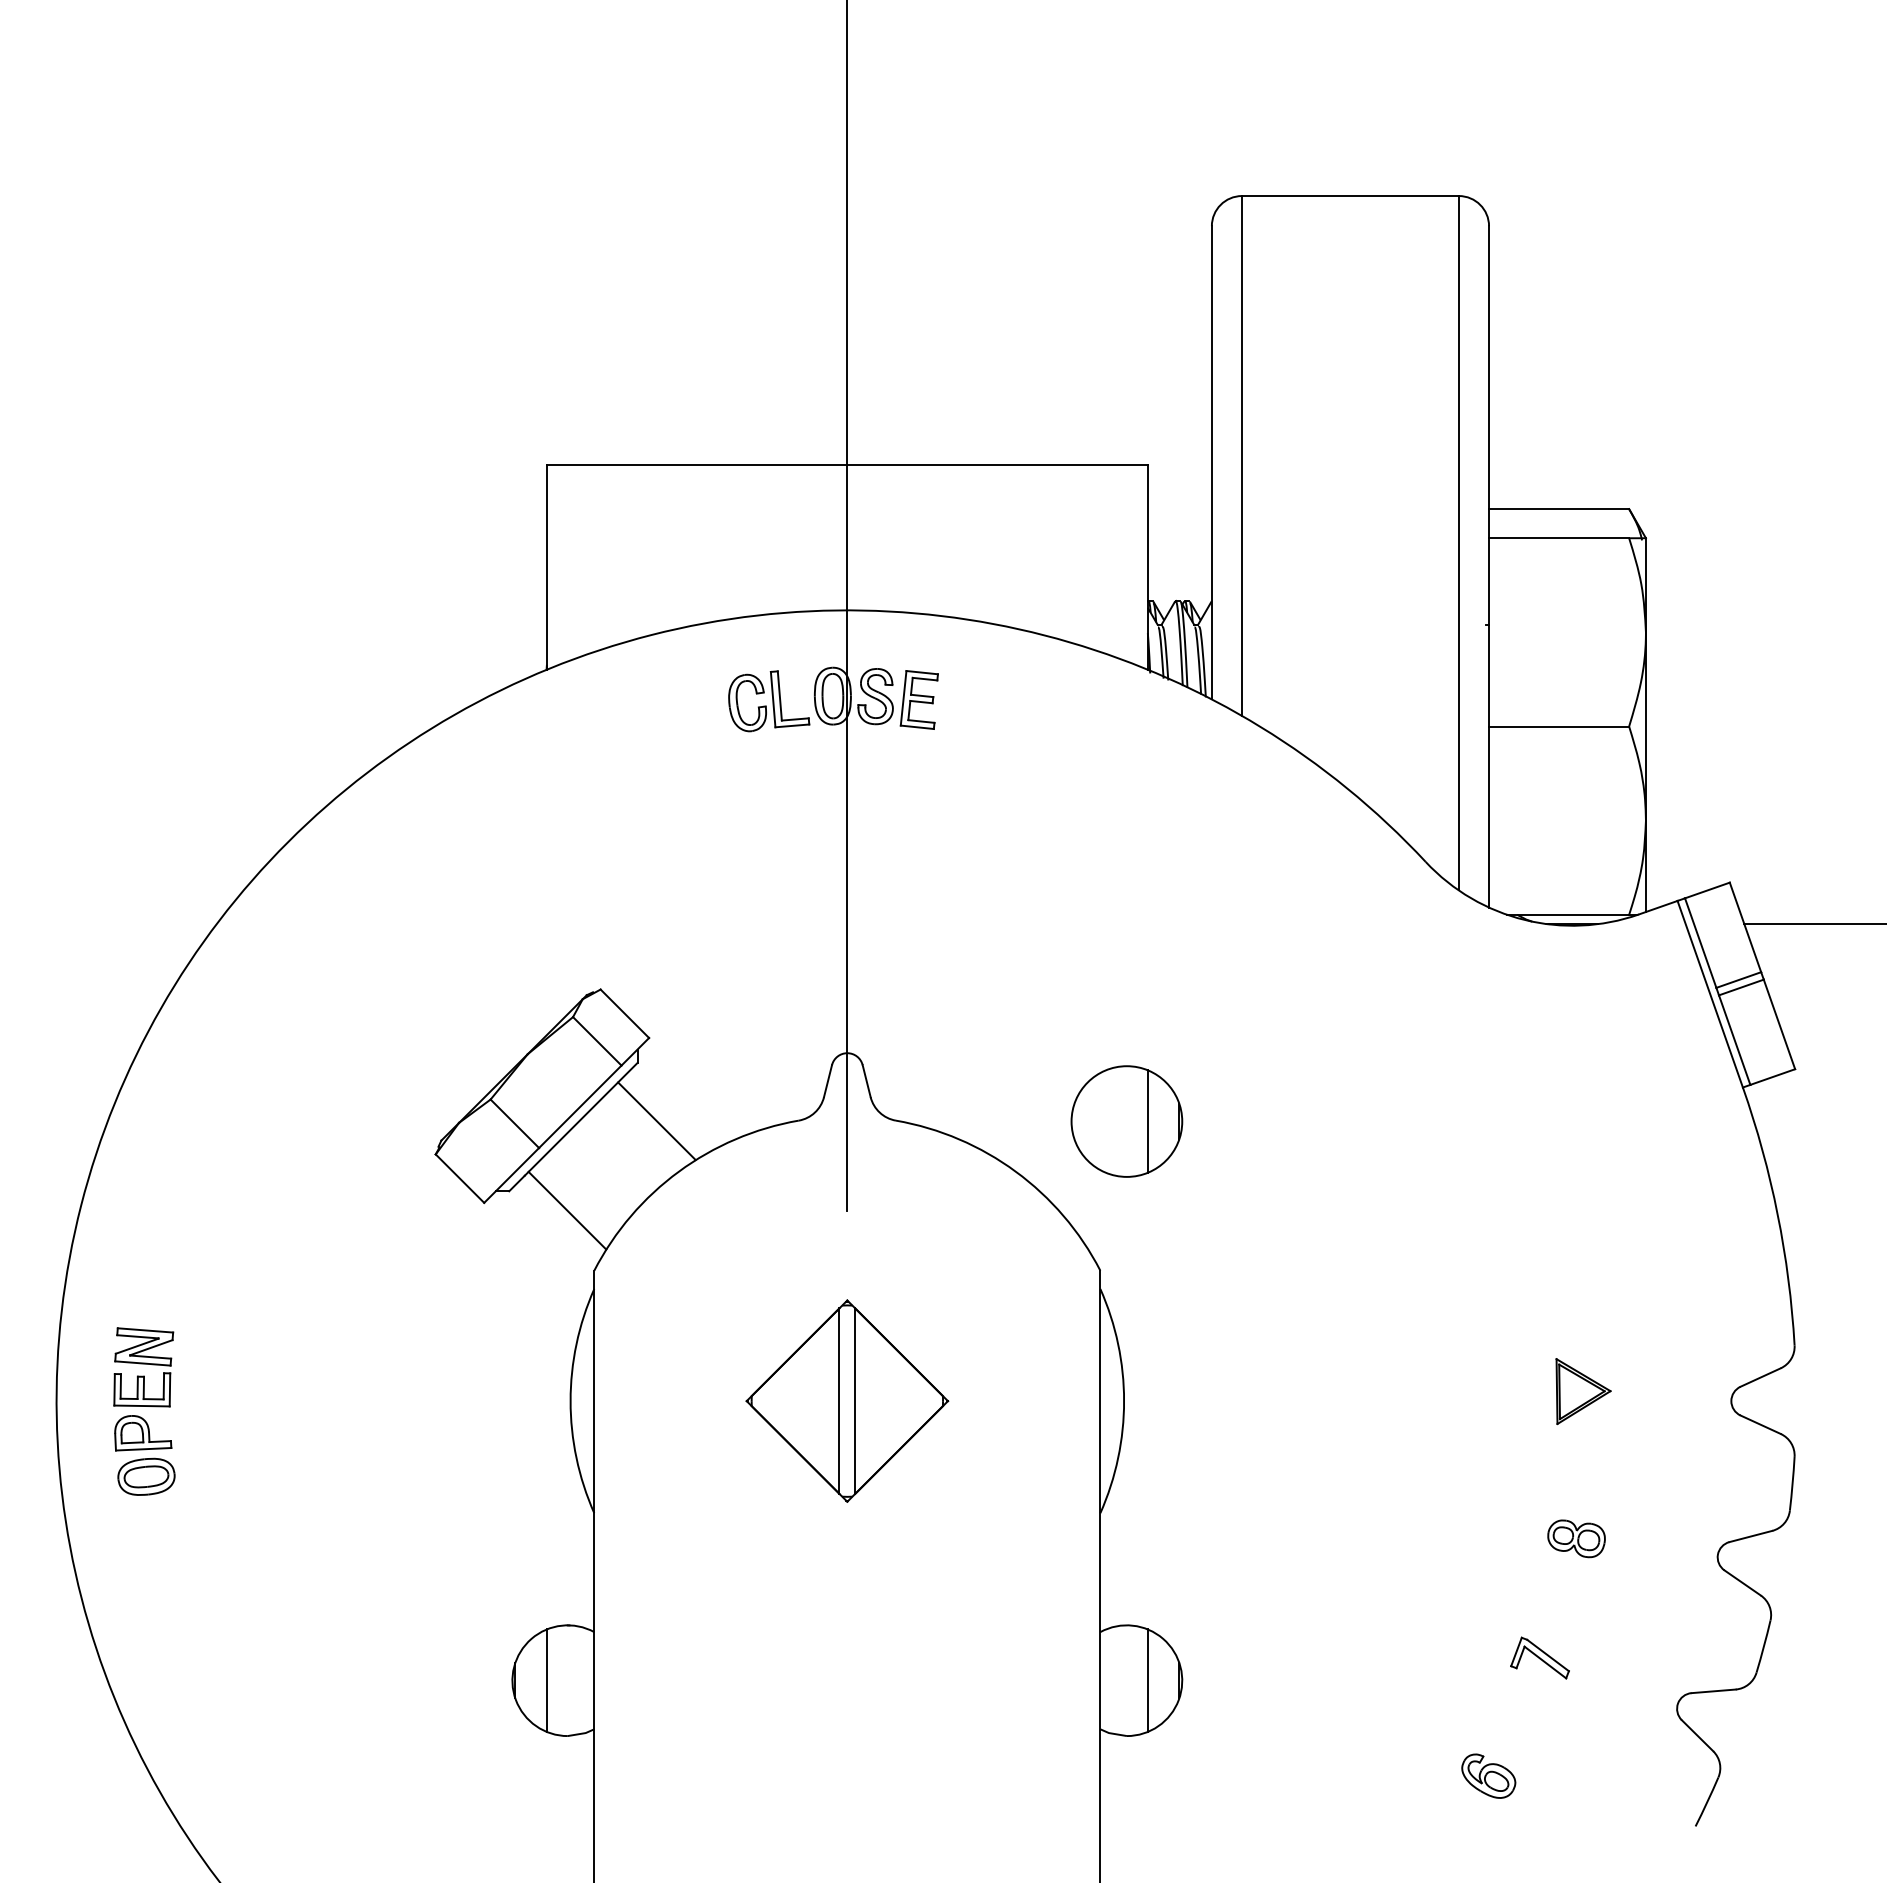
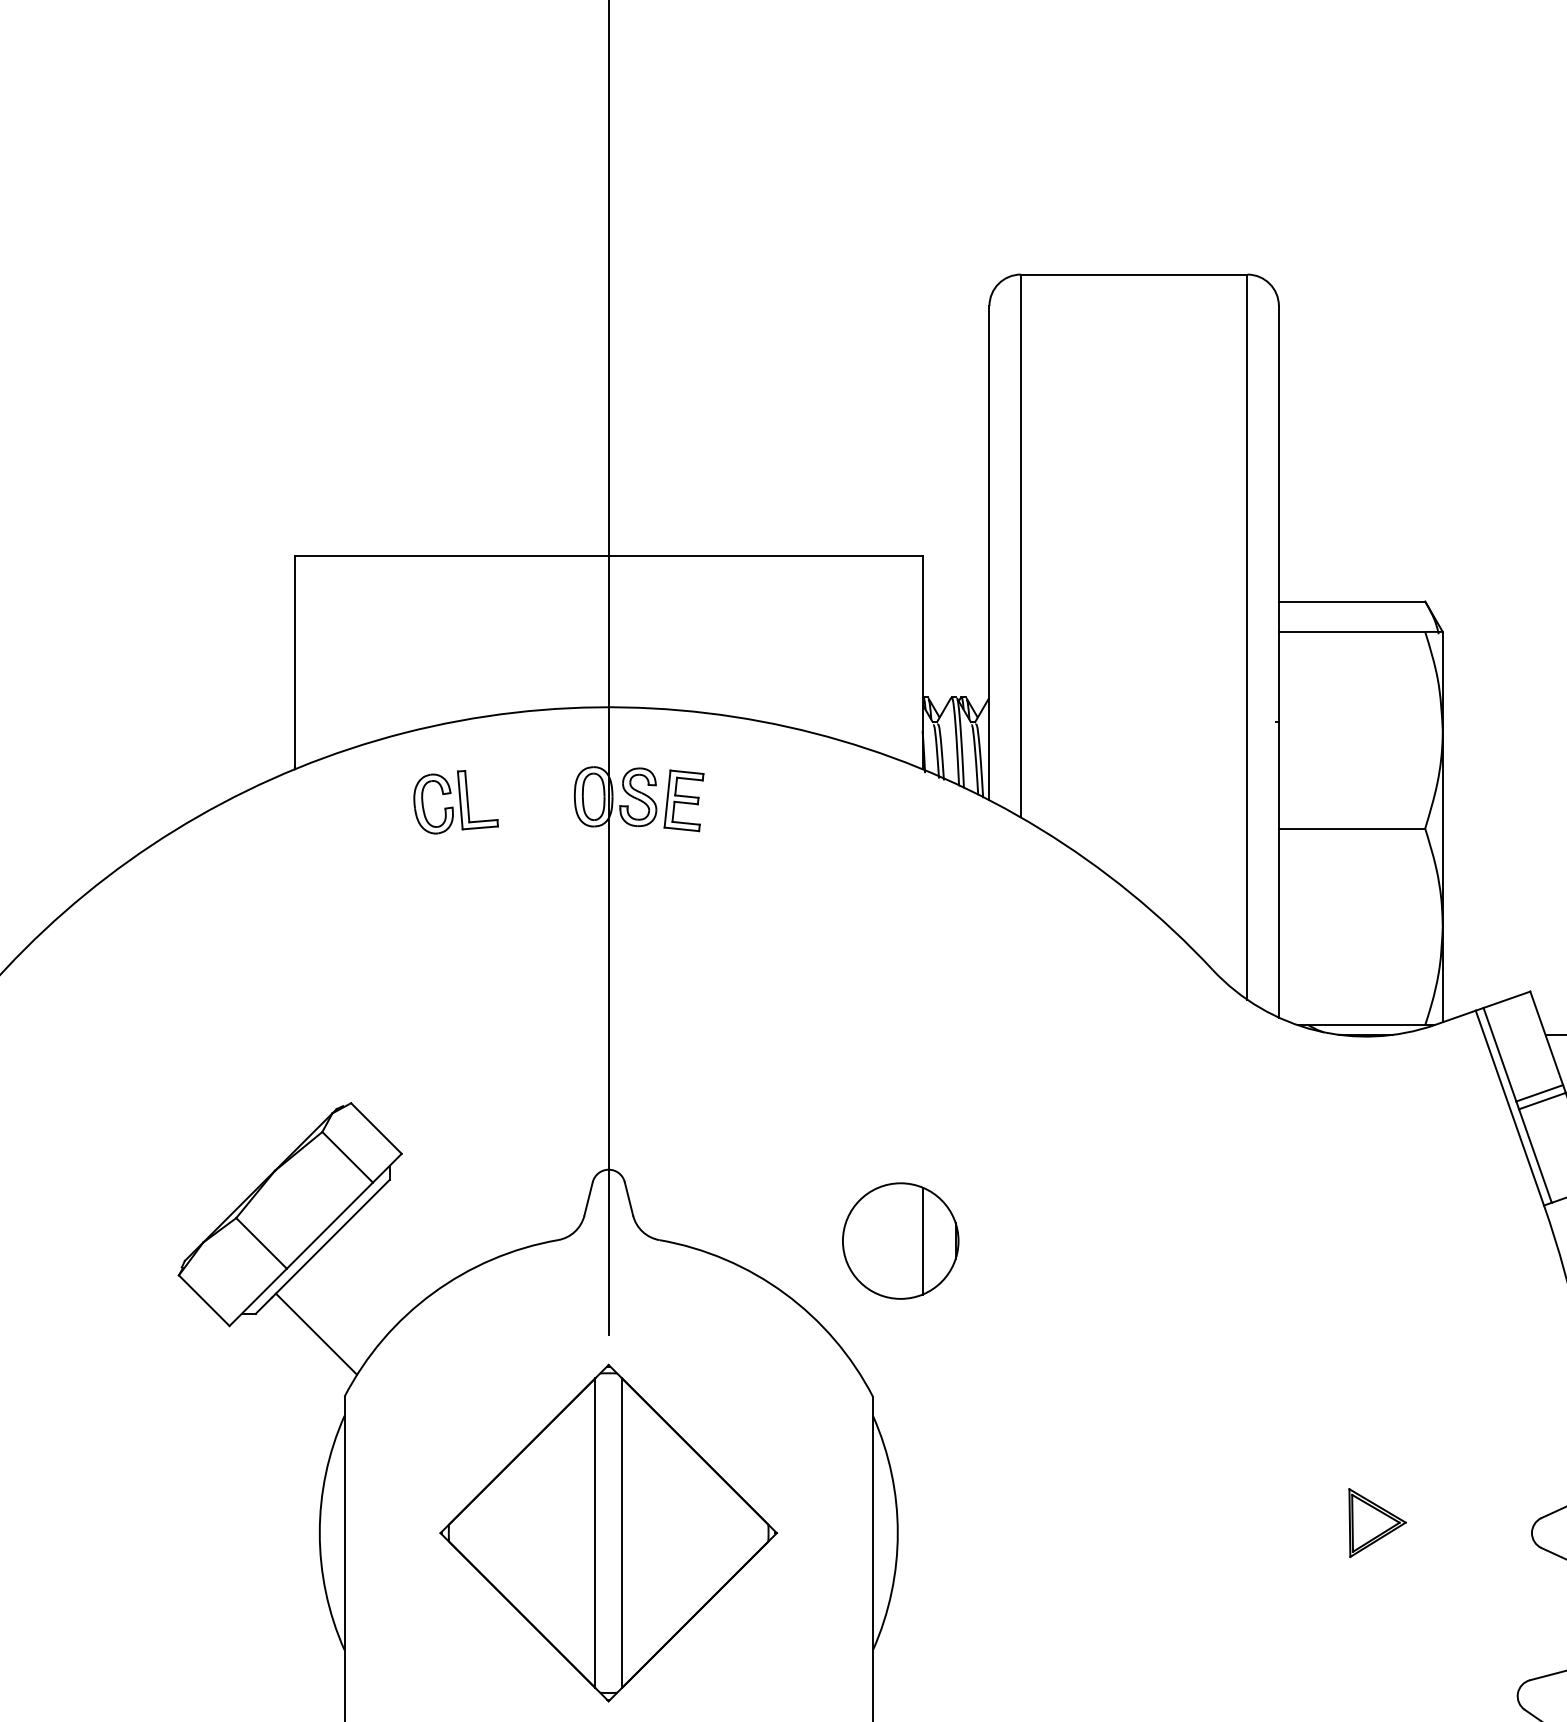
part: (769, 701) -> (456, 802), moved
line: (656, 1121) -> (409, 1241), removed
part: (847, 1400) -> (608, 1532), size x1.6
part: (1576, 1538) -> (1370, 1676), removed

